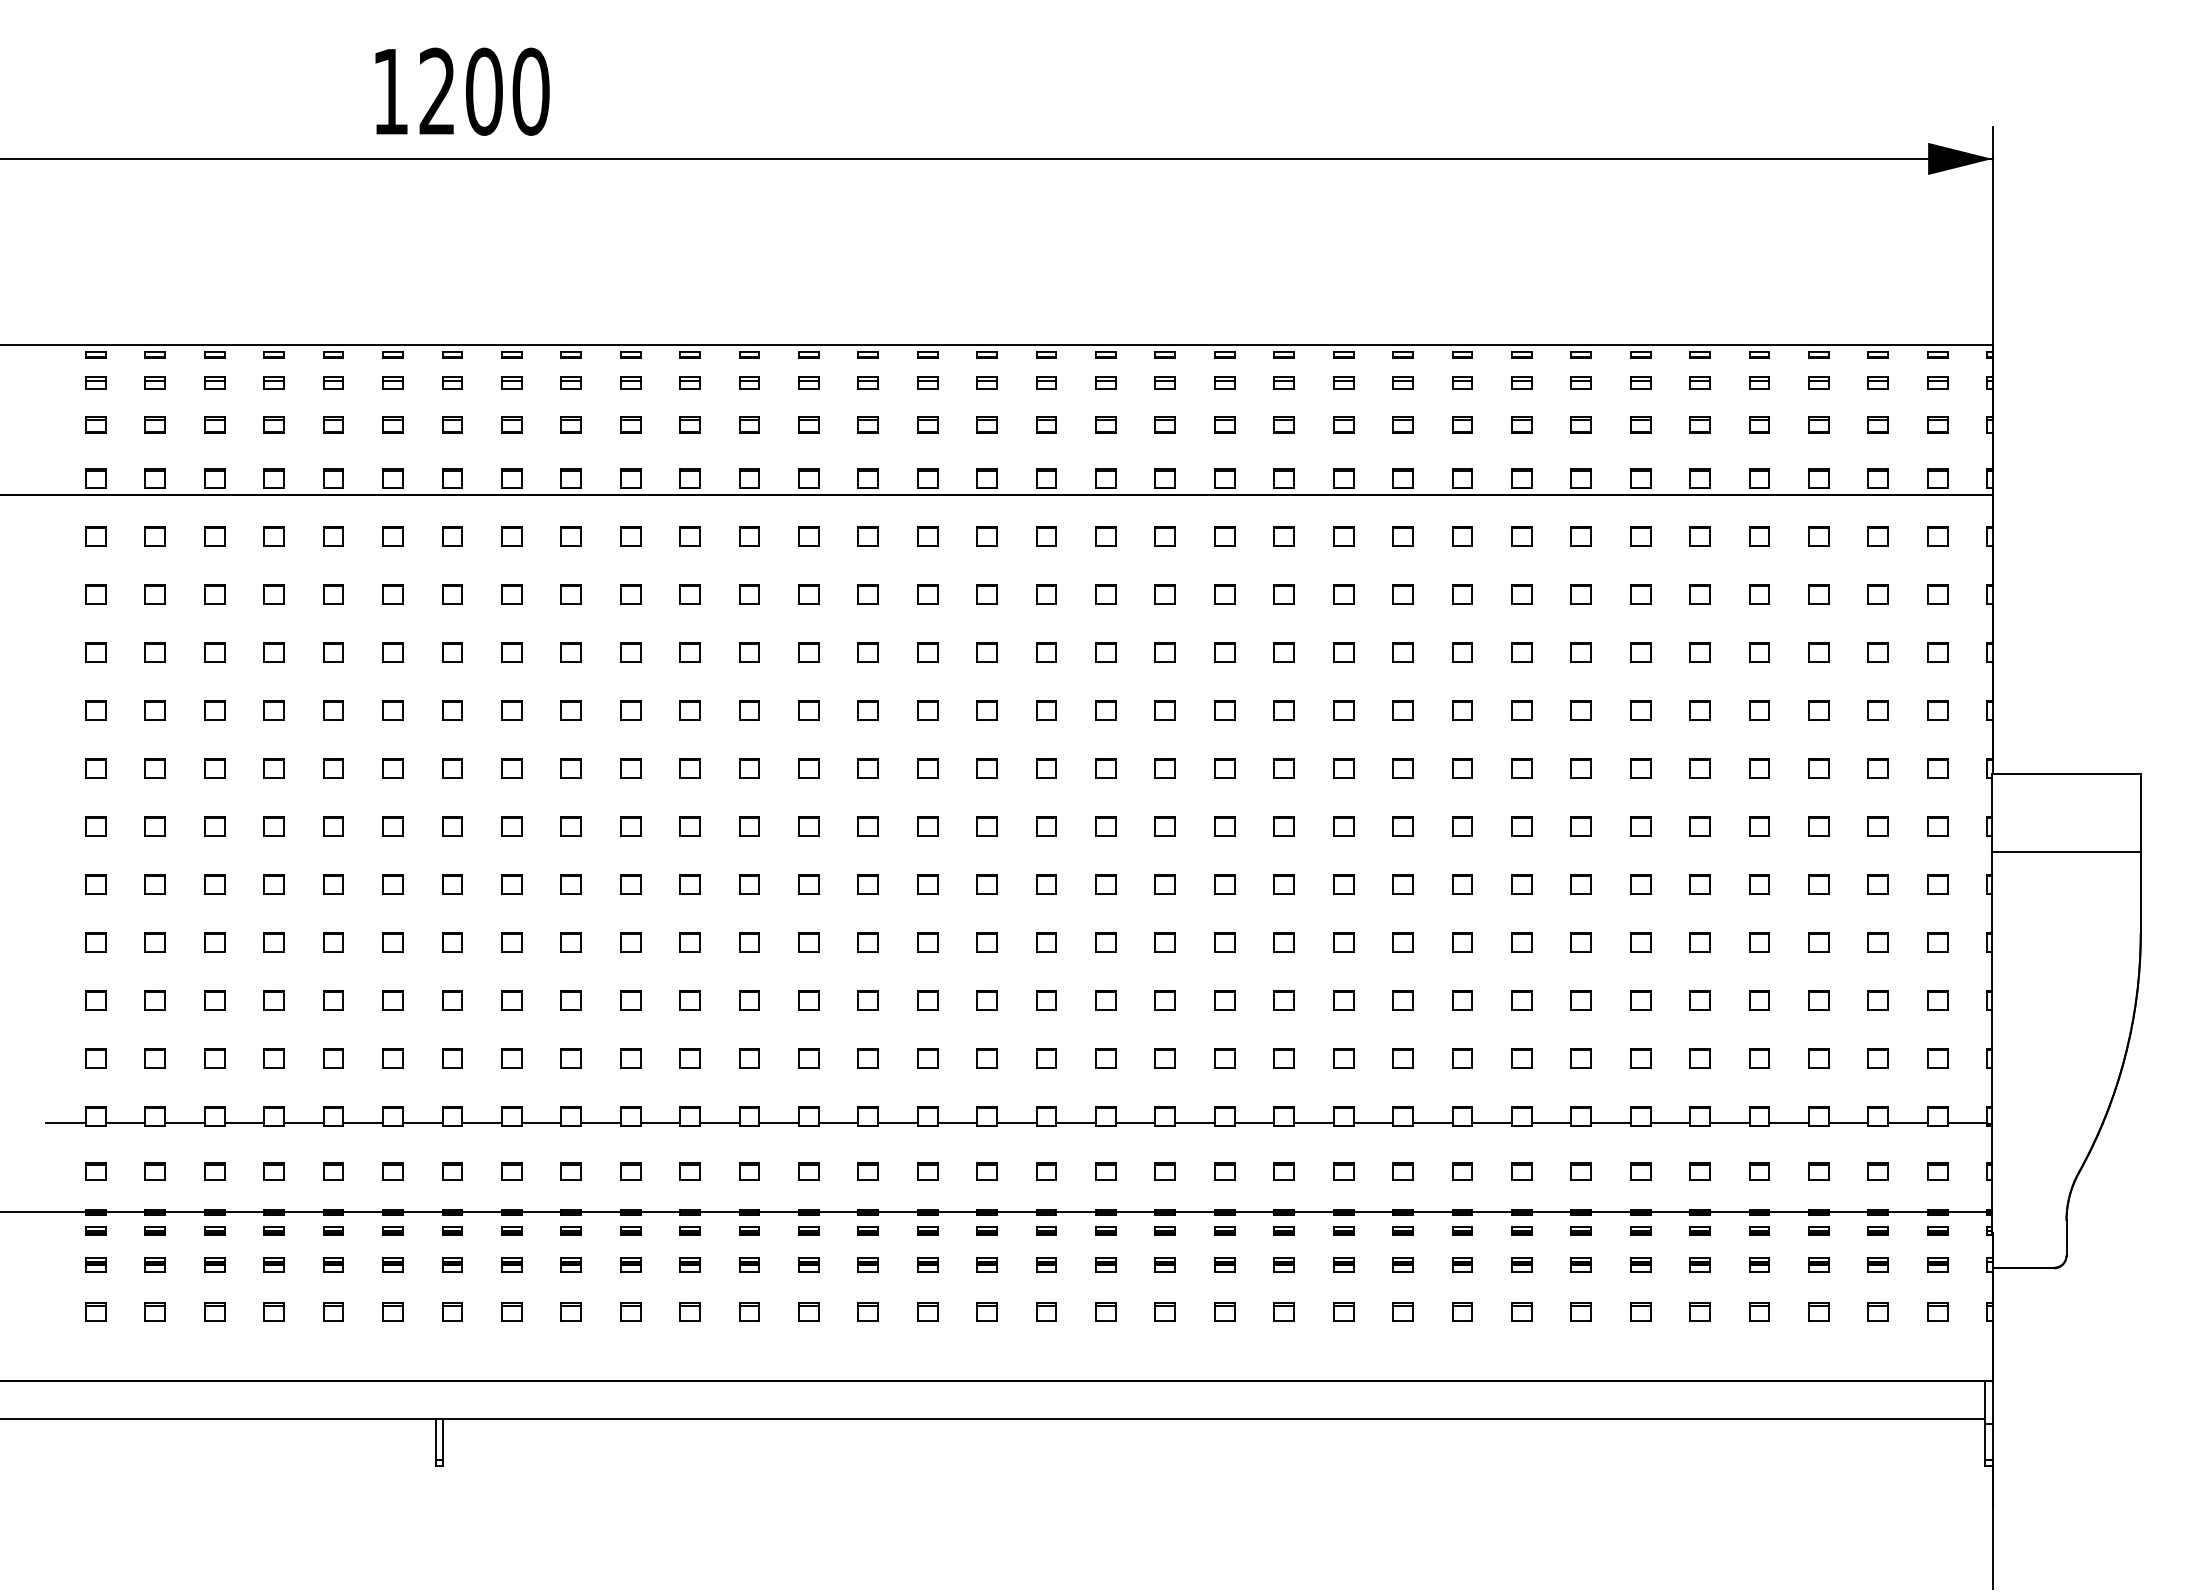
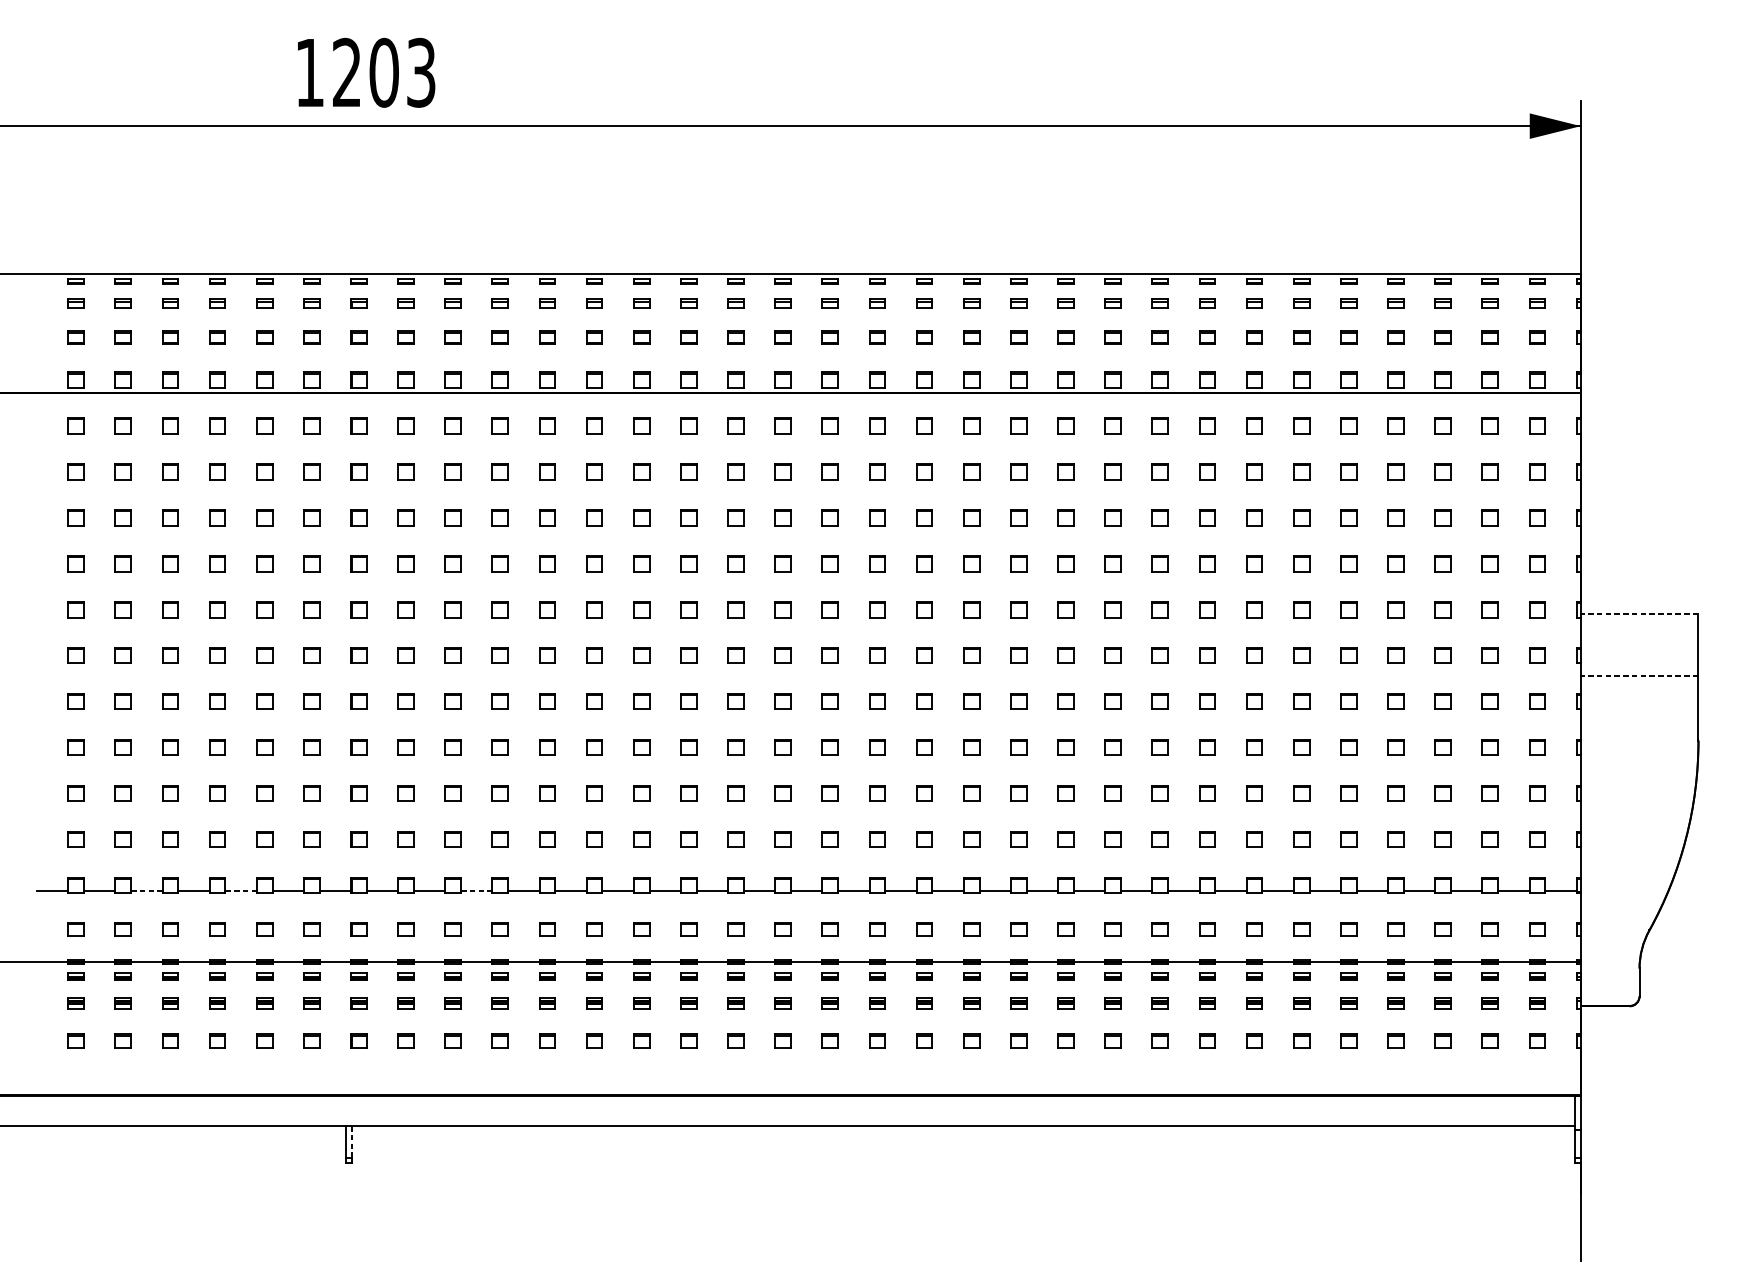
text: (530, 91) -> (420, 72), 1200 -> 1203
line: (2066, 774) -> (1639, 614), solid -> dashed
line: (2066, 852) -> (1639, 676), solid -> dashed
line: (185, 1123) -> (147, 891), solid -> dashed
line: (303, 1123) -> (240, 891), solid -> dashed
line: (600, 1123) -> (476, 891), solid -> dashed
line: (443, 1440) -> (351, 1142), solid -> dashed

